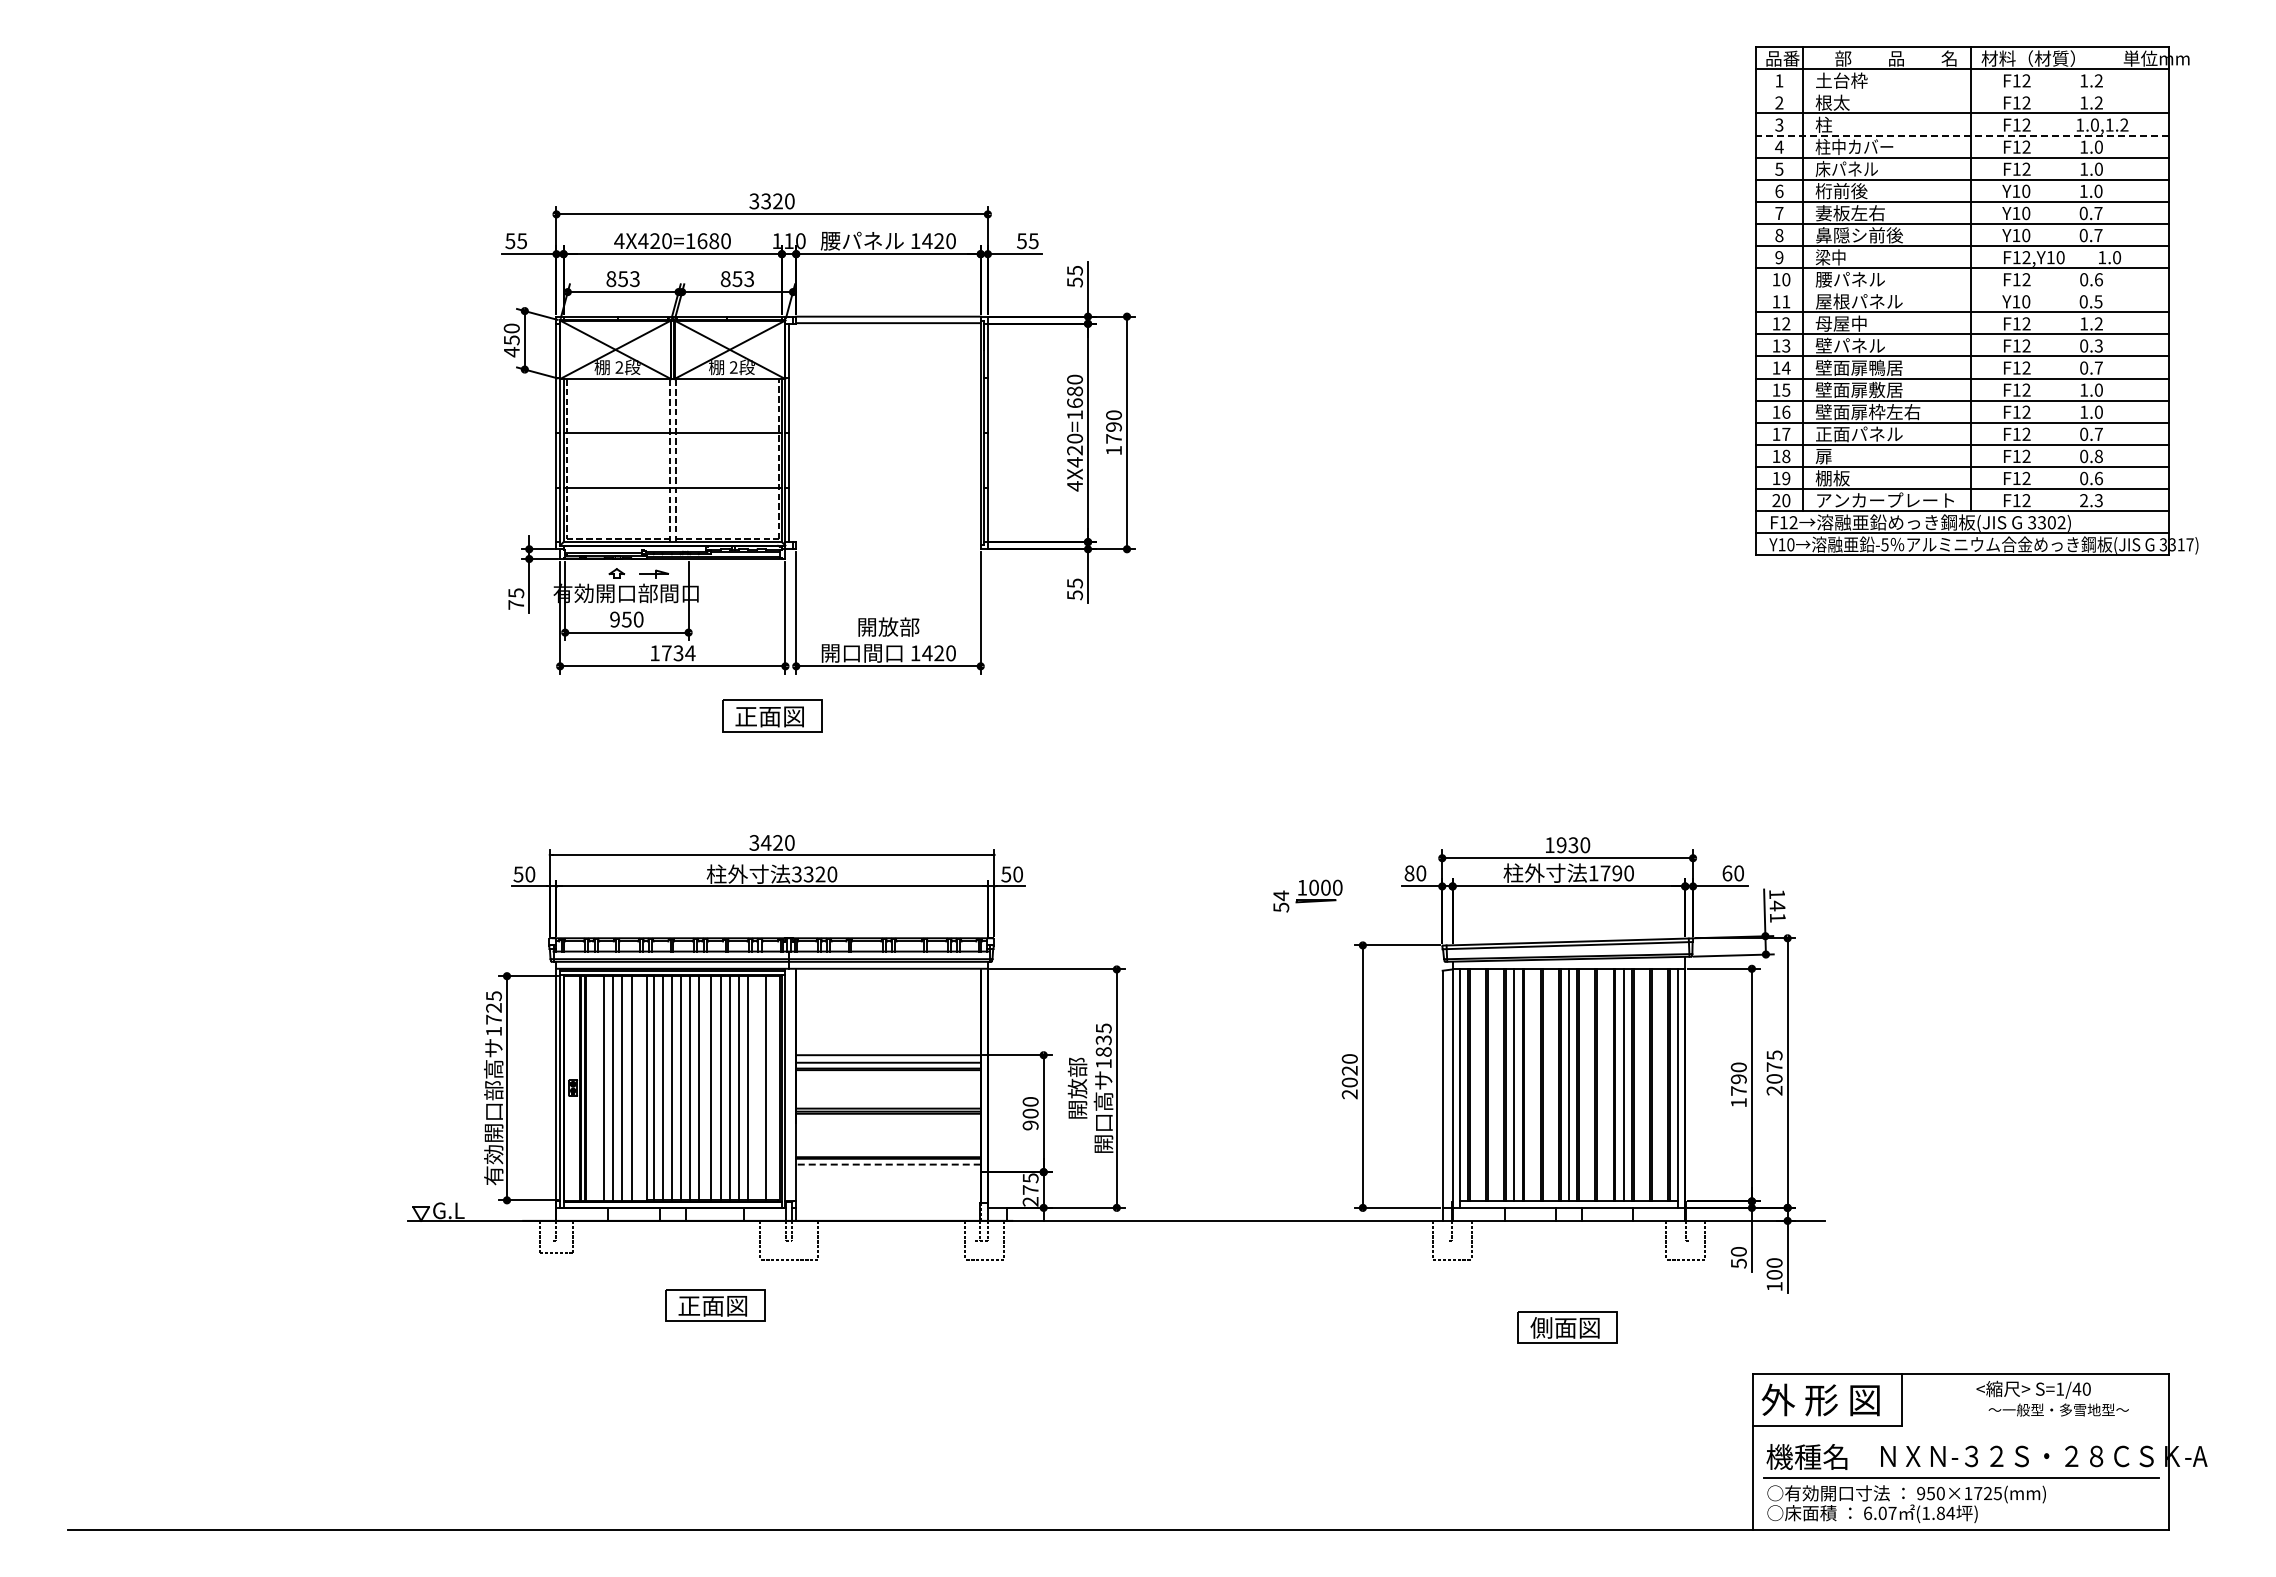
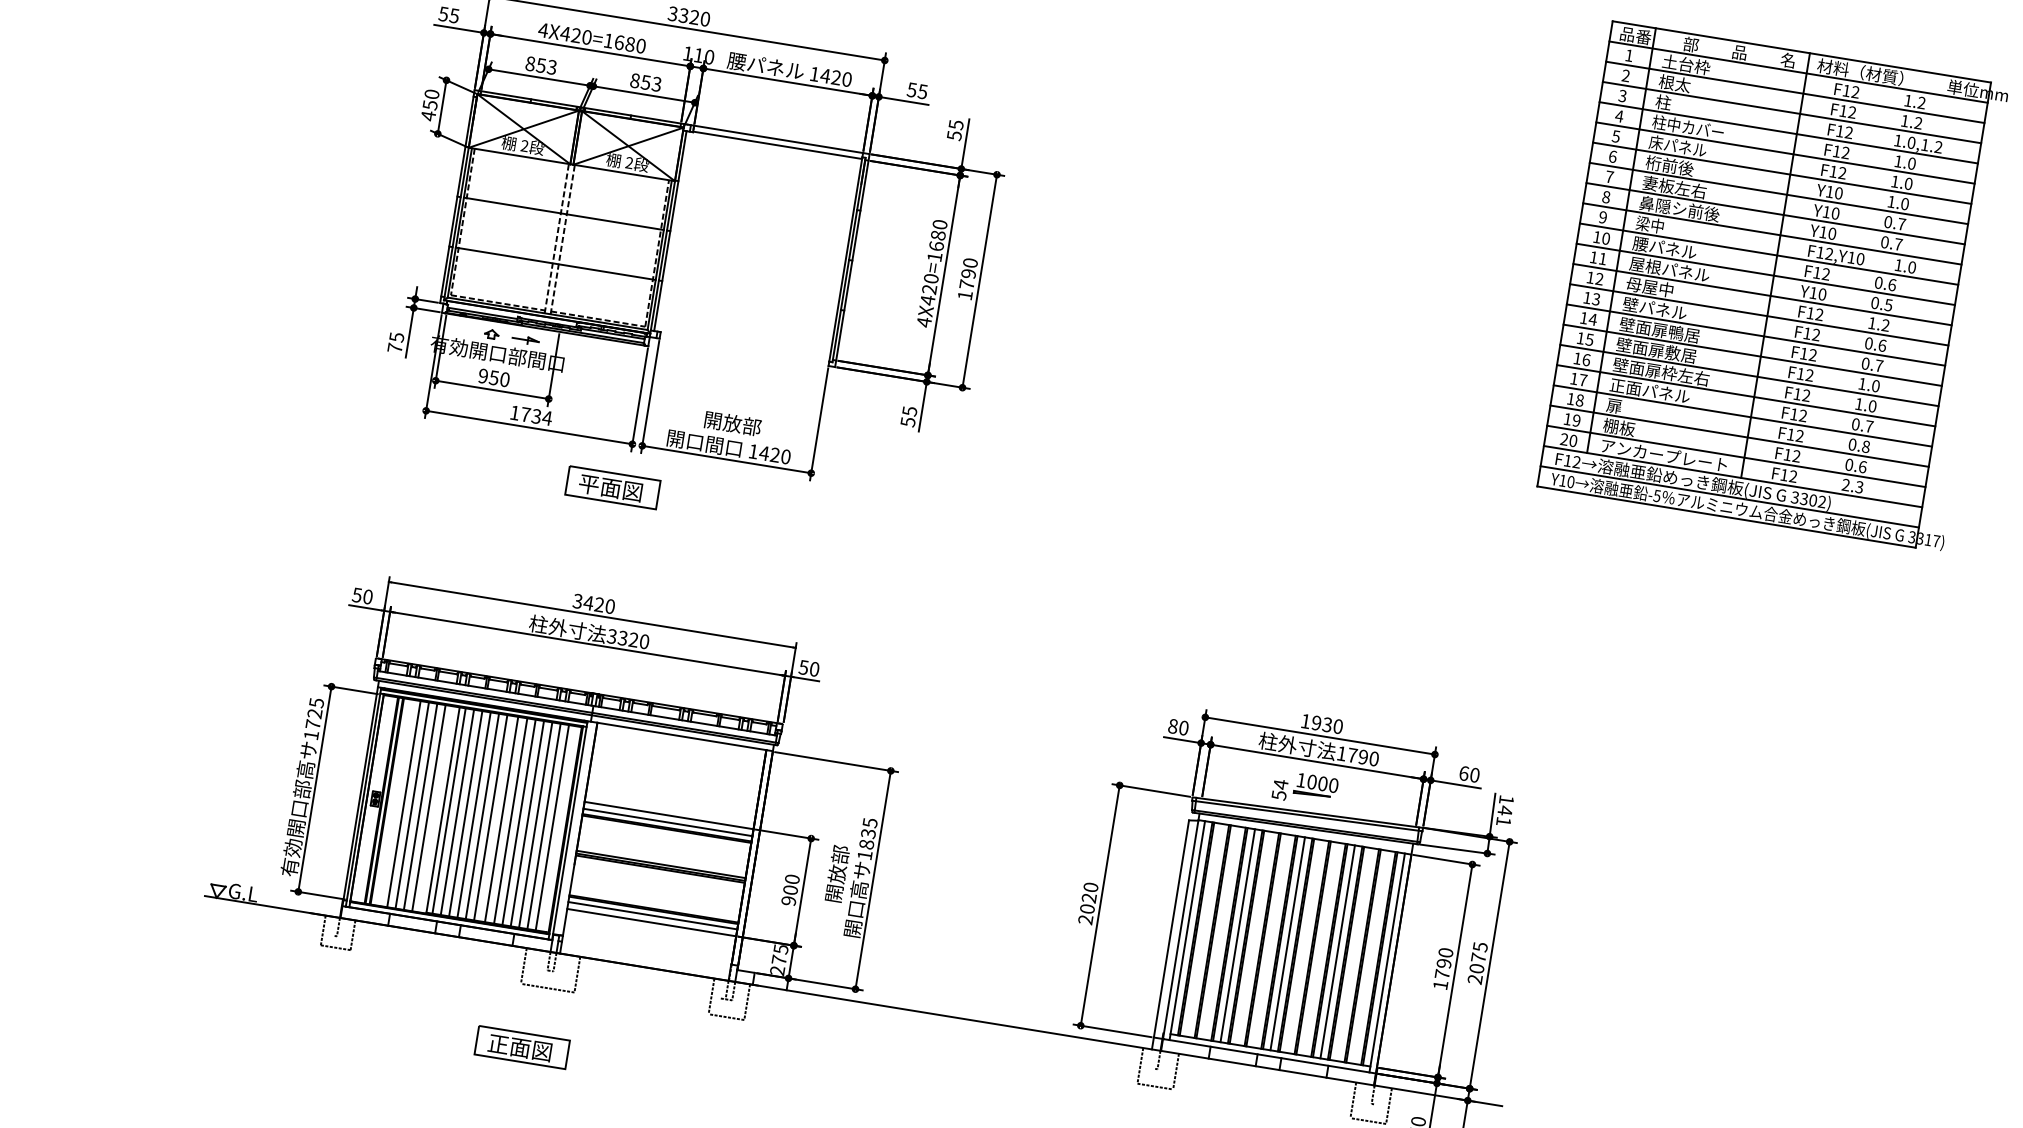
line: (1962, 91) -> (1795, 92), added
line: (1962, 135) -> (1788, 132), dashed -> solid
line: (1962, 290) -> (1765, 274), added
text: (2098, 345) -> (1882, 345), 0.3 -> 0.6
text: (745, 717) -> (588, 485), 正面図 -> 平面図
part: (1307, 895) -> (1304, 788), moved
line: (757, 1088) -> (544, 826), added
line: (887, 1164) -> (651, 915), dashed -> solid
line: (888, 1172) -> (651, 922), added
part: (715, 1305) -> (522, 1047), moved

